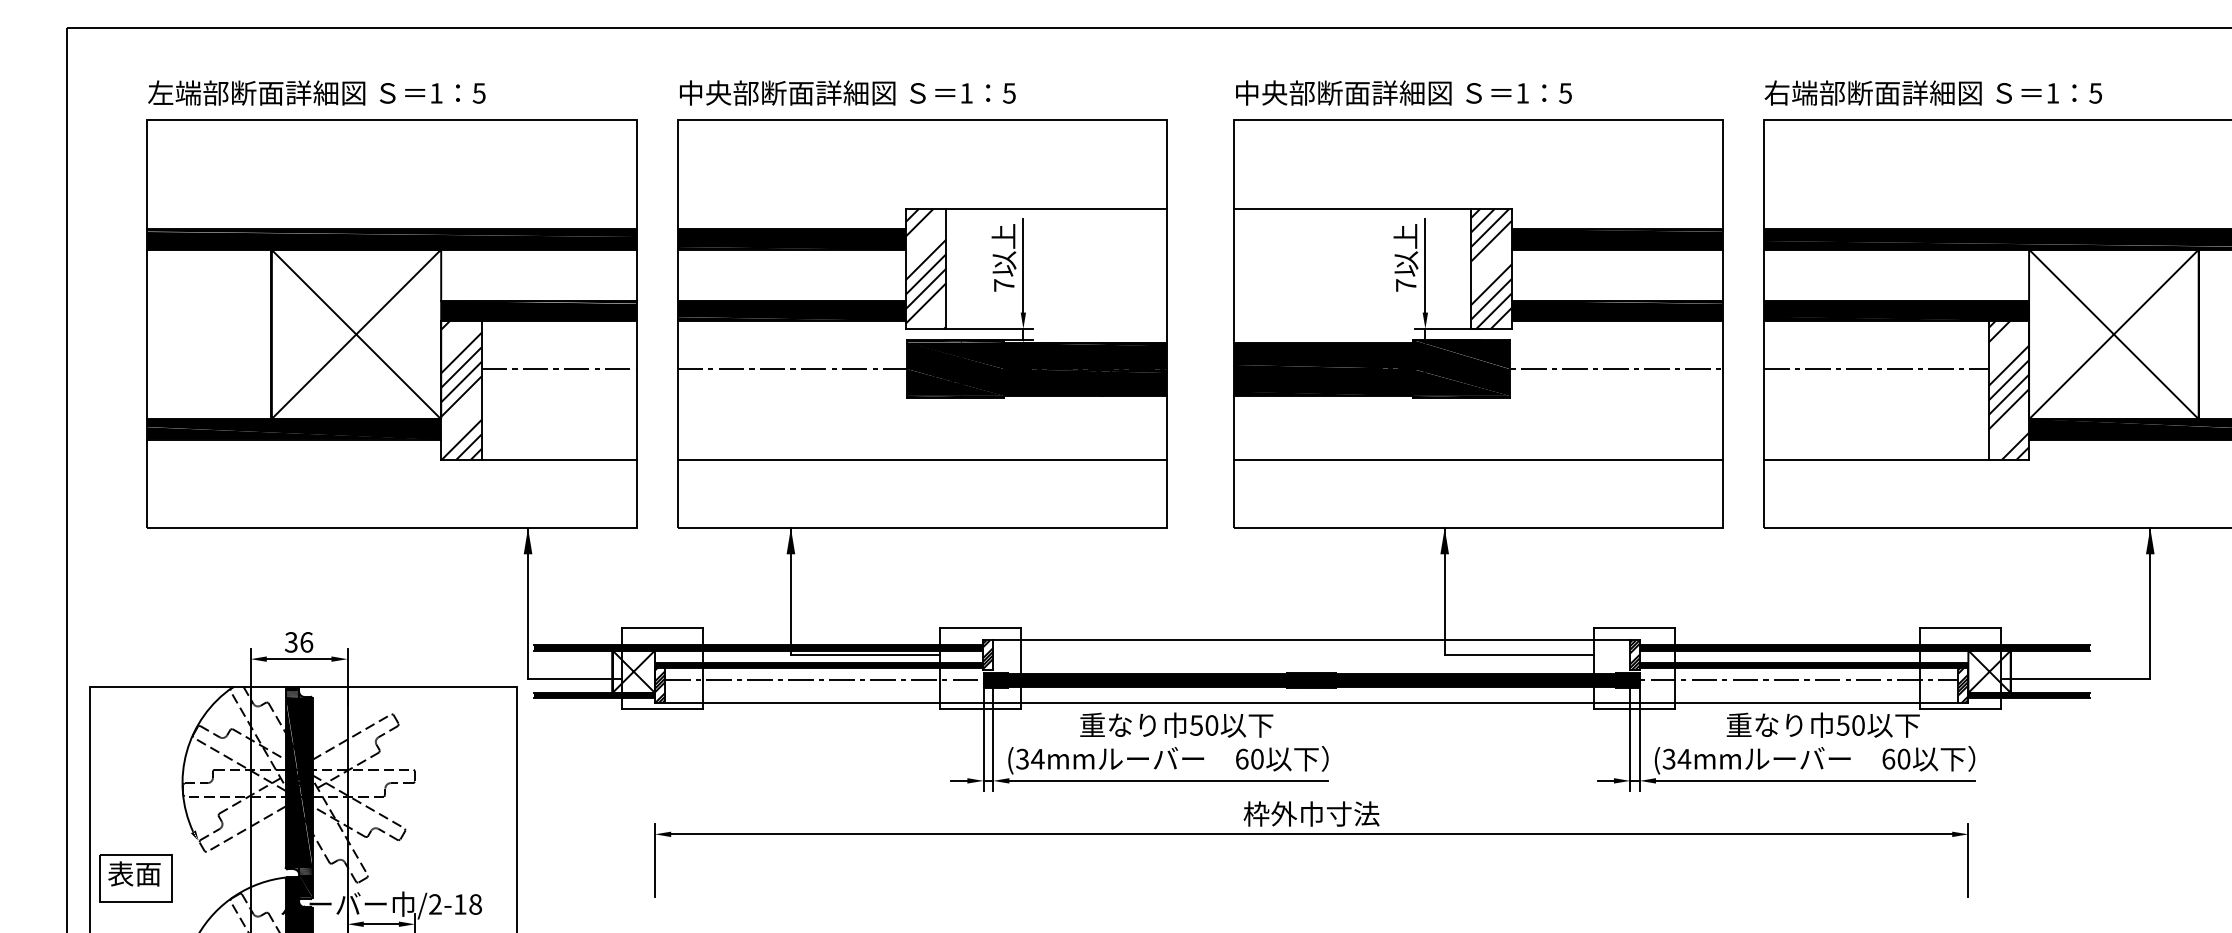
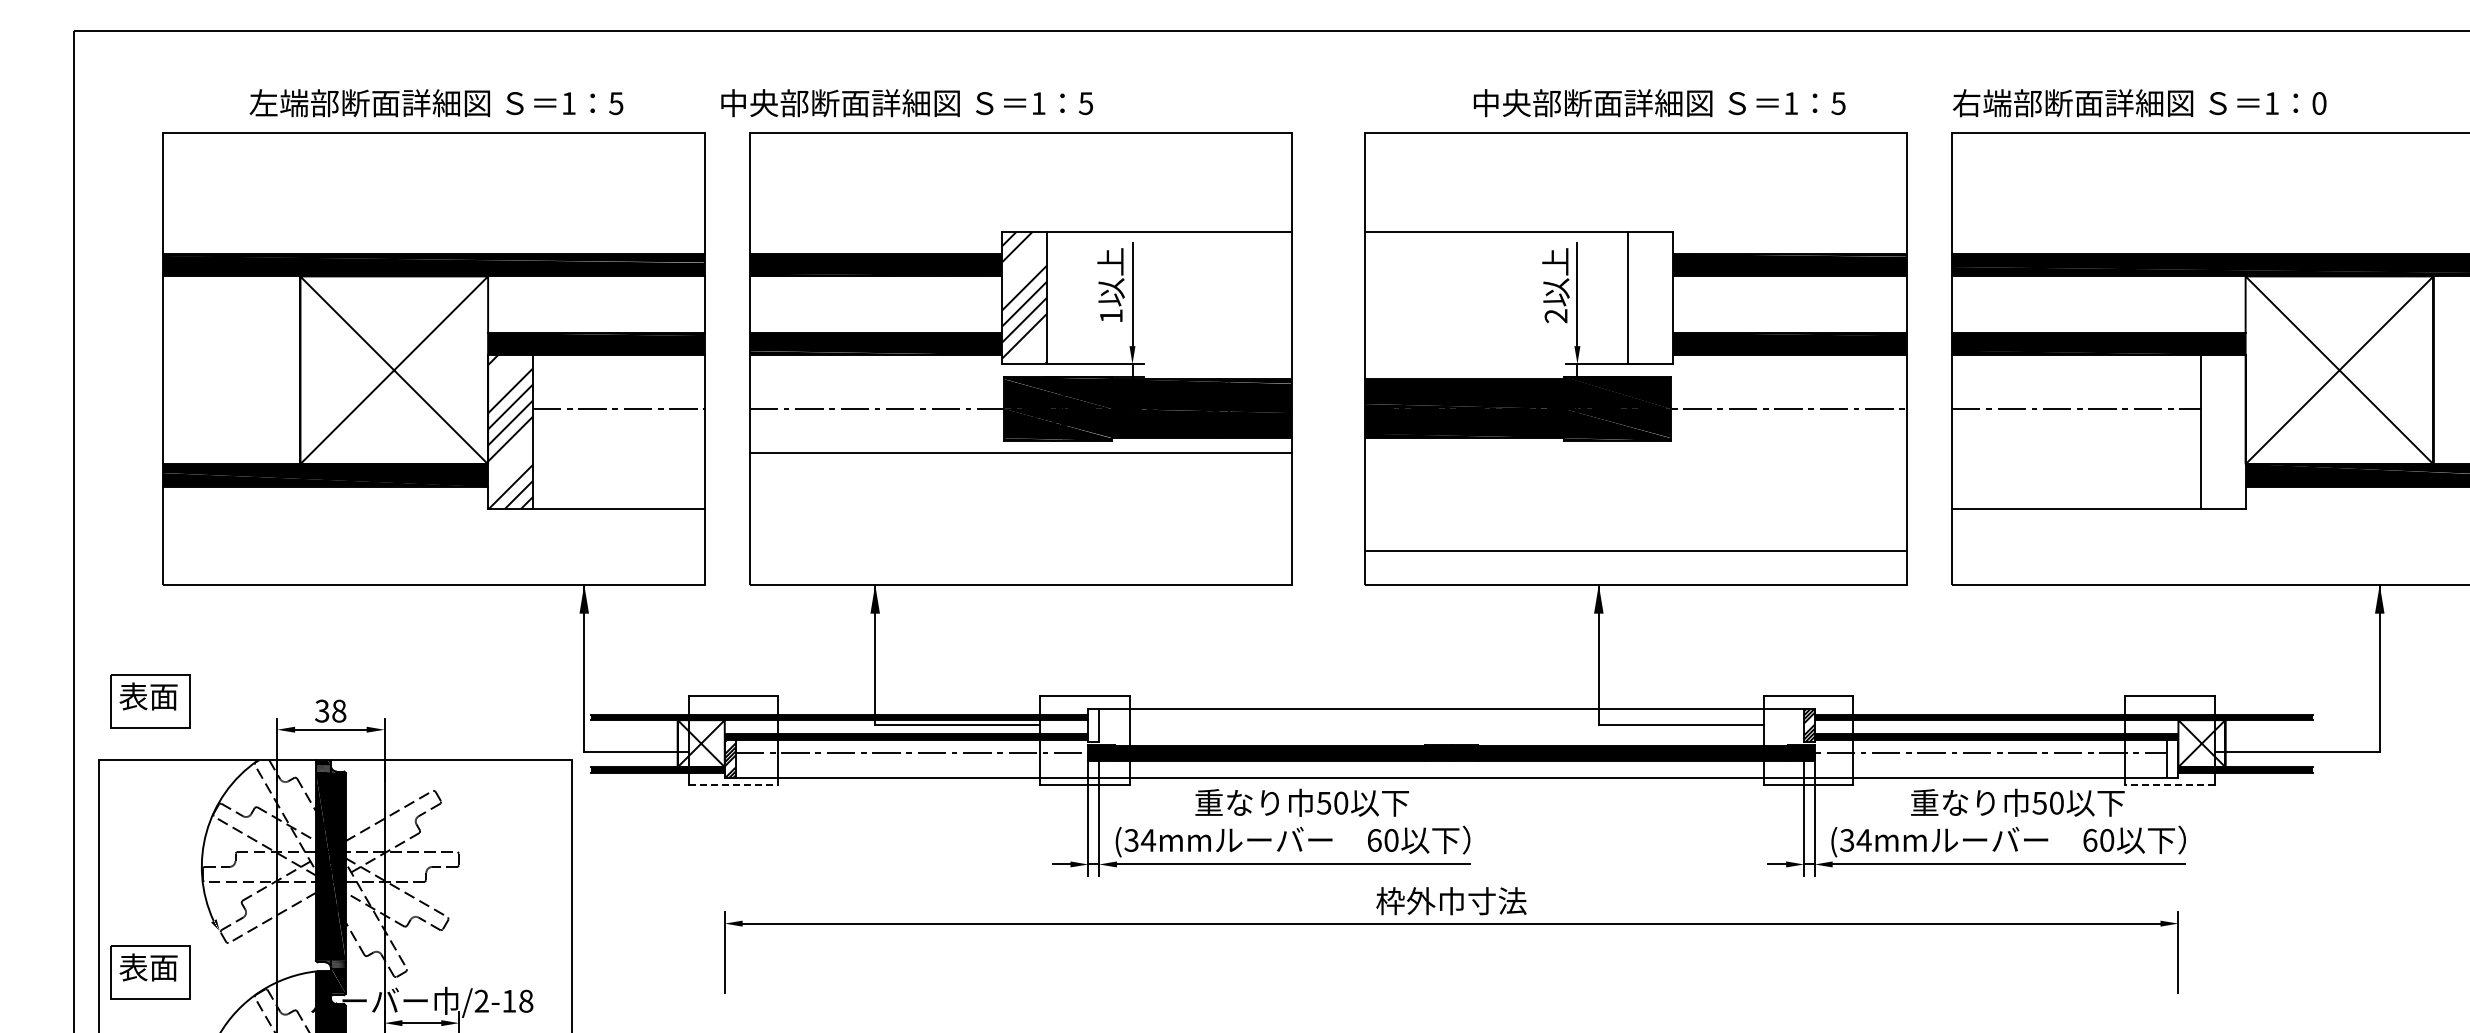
text: (316, 93) -> (436, 103), moved
text: (847, 93) -> (906, 103), moved
text: (1403, 93) -> (1659, 103), moved
text: (2095, 93) -> (2319, 103), 5 -> 0
hatch: (1491, 268) -> (1650, 297), removed
text: (1004, 284) -> (1111, 315), 7 -> 1
text: (1405, 285) -> (1555, 316), 7 -> 2
hatch: (2008, 390) -> (2222, 432), removed
line: (922, 460) -> (1020, 453), moved
line: (1478, 460) -> (1636, 551), moved
part: (136, 633) -> (150, 701), added
text: (306, 641) -> (339, 710), 36 -> 38
hatch: (988, 655) -> (1093, 725), removed
hatch: (1963, 685) -> (2172, 758), removed
line: (662, 709) -> (733, 785), solid -> dashed
line: (1960, 709) -> (2169, 785), solid -> dashed

